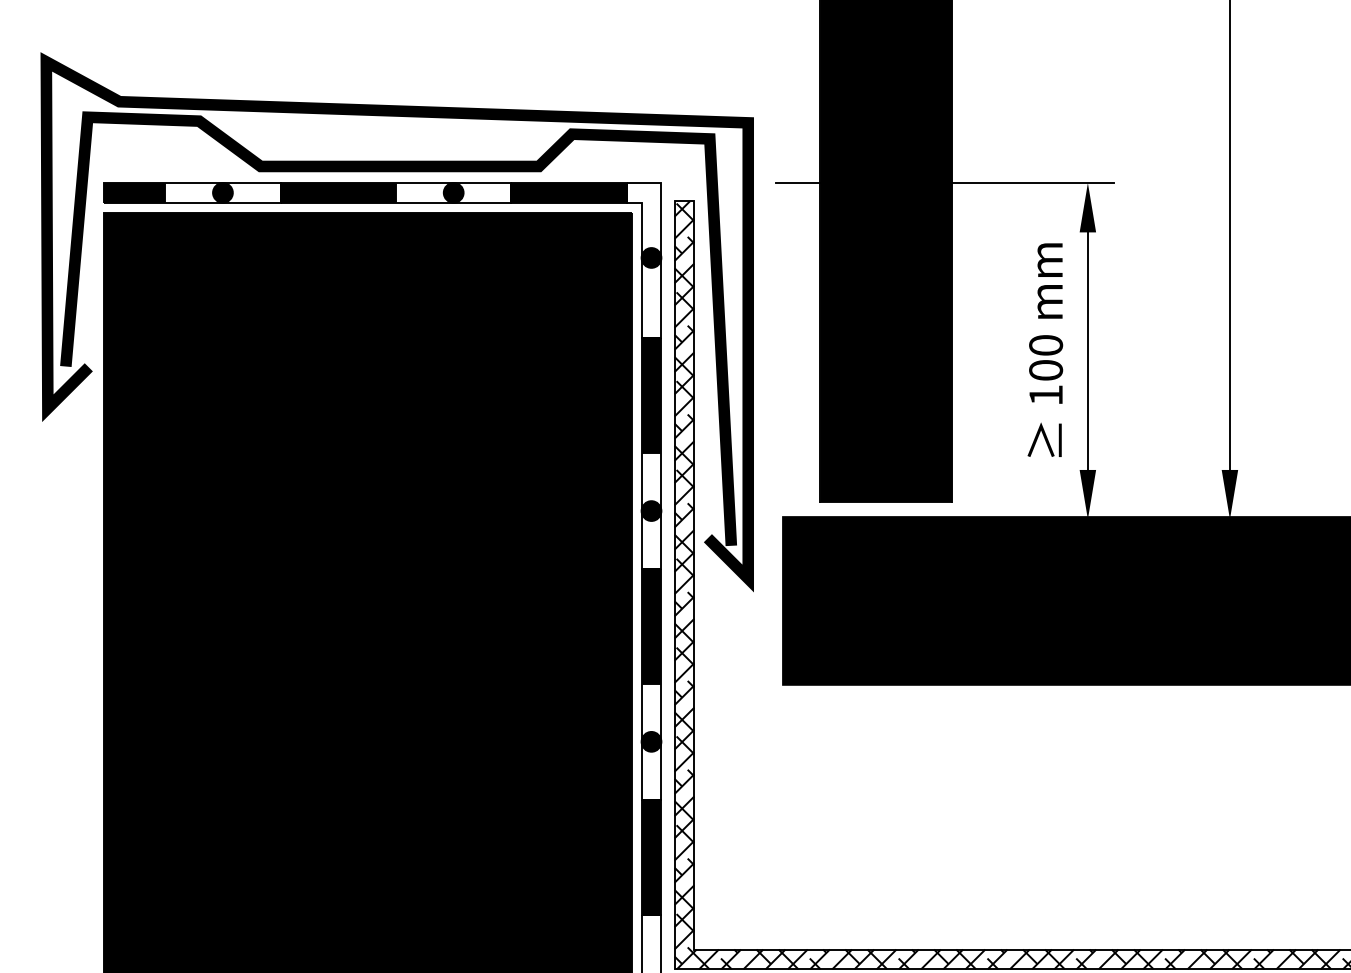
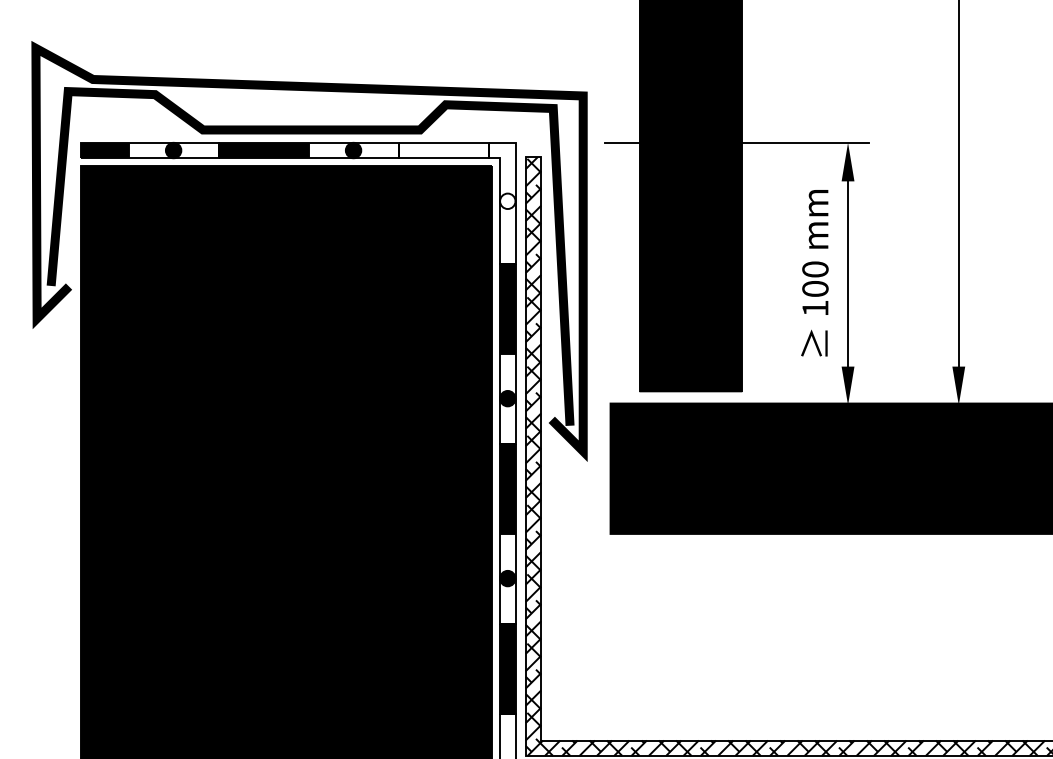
fill: (568, 192) -> (443, 150), removed
fill: (651, 257) -> (507, 200), removed

